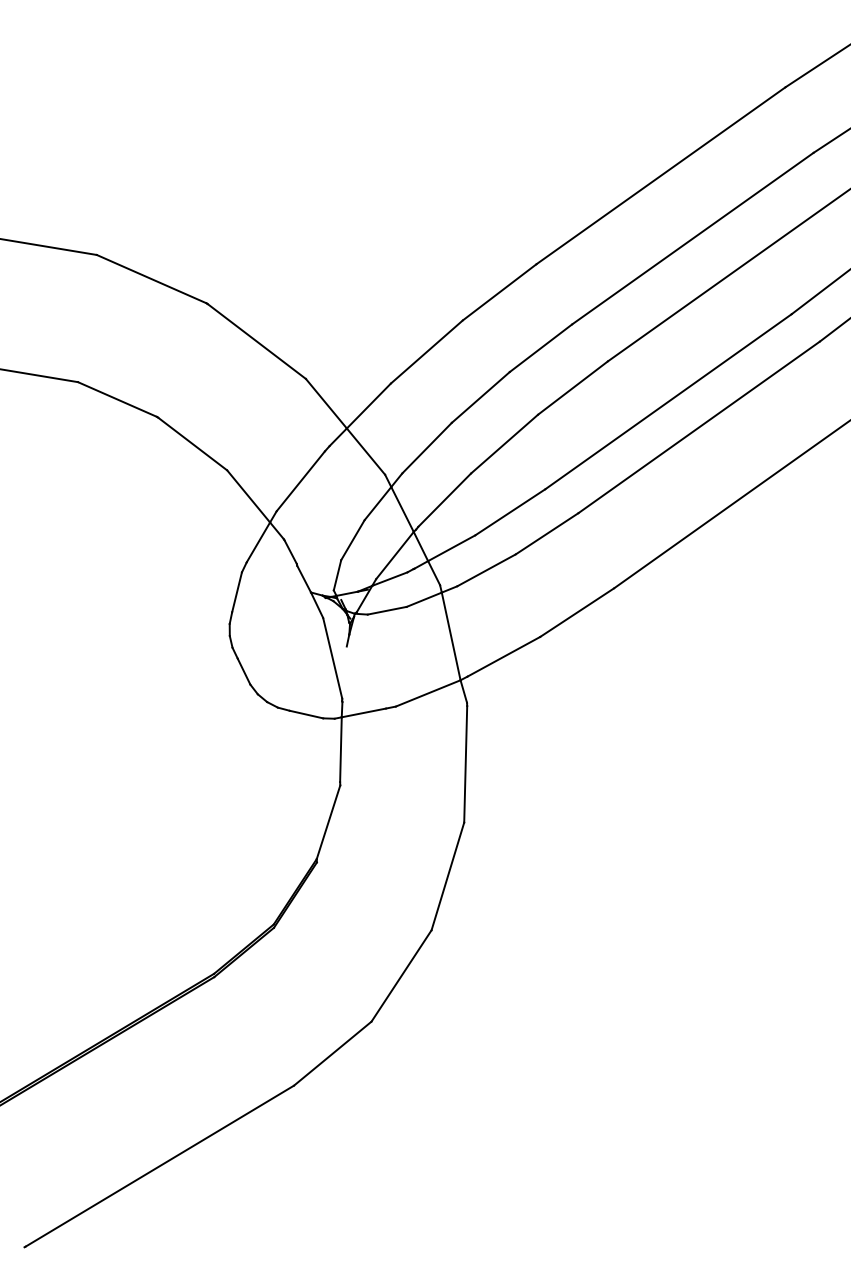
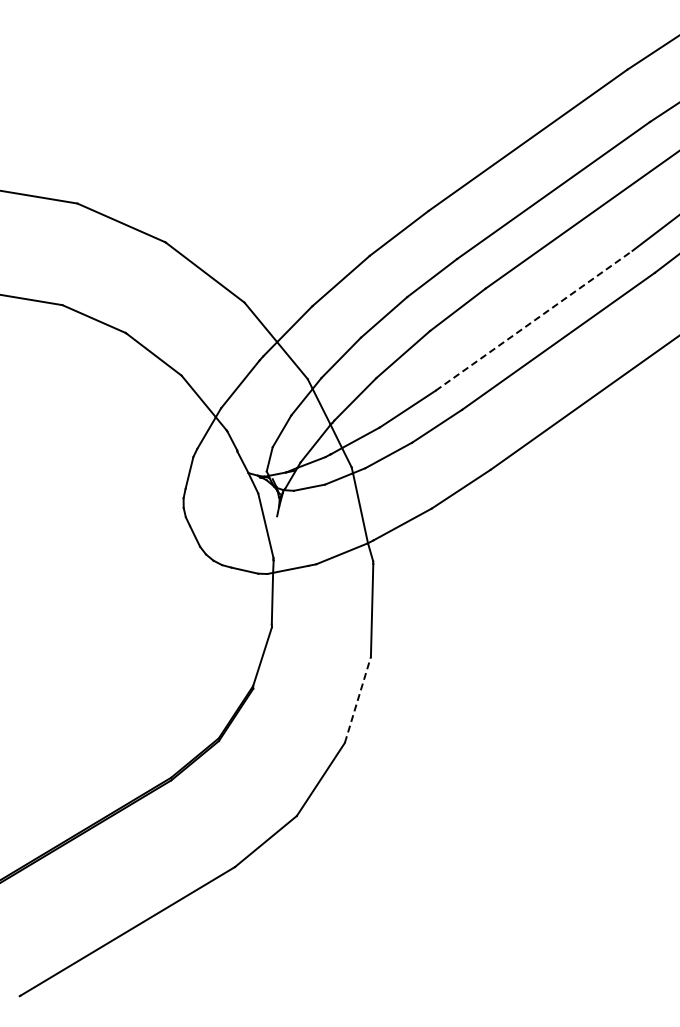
line: (668, 401) -> (534, 320), solid -> dashed
line: (447, 875) -> (357, 699), solid -> dashed

